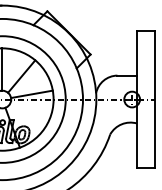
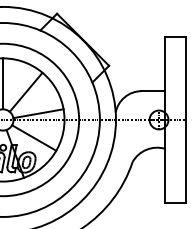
line: (28, 114) -> (34, 137), added

